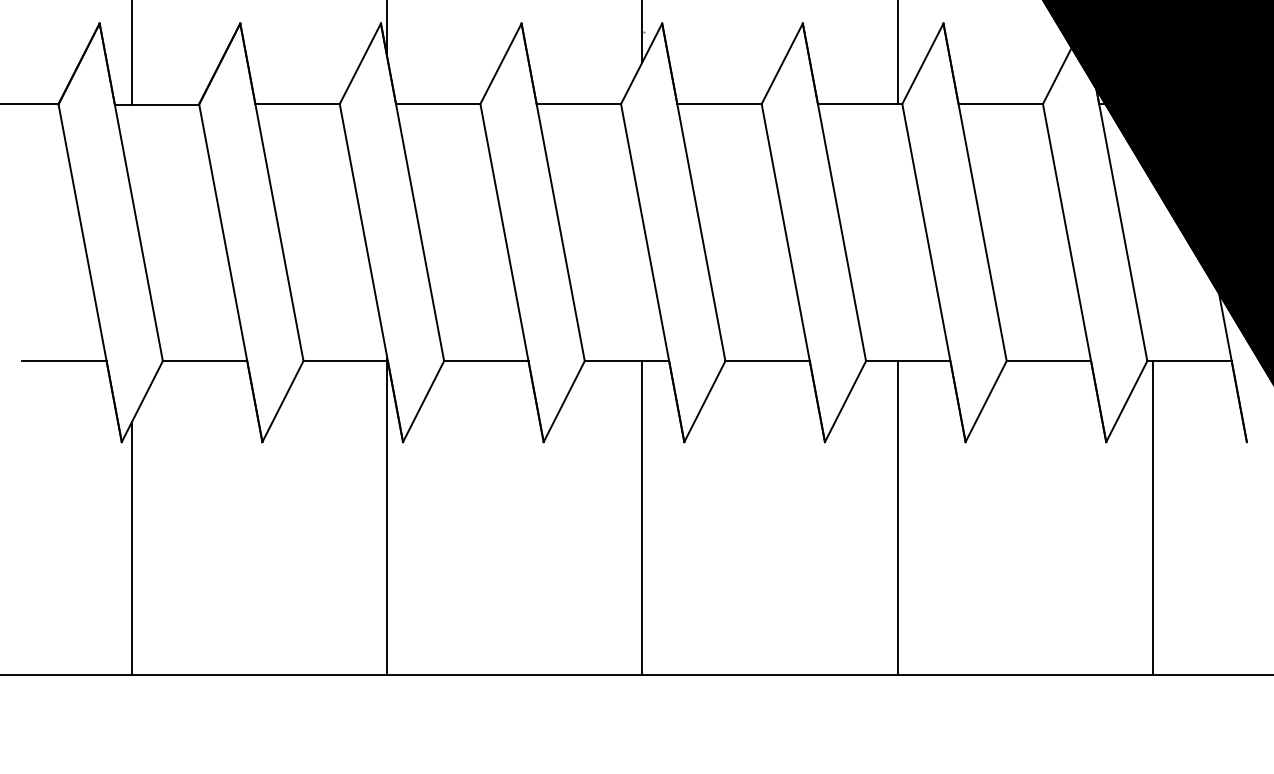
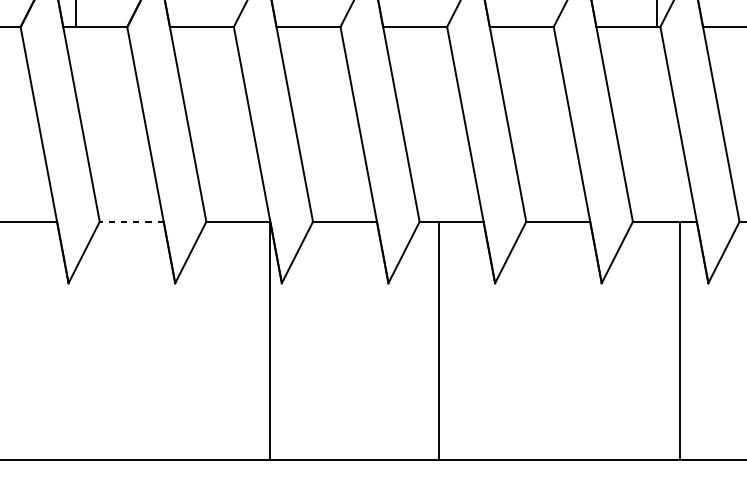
line: (204, 361) -> (131, 222), solid -> dashed
line: (642, 517) -> (439, 340), moved
line: (897, 517) -> (680, 340), moved
line: (132, 547) -> (76, 363), removed

